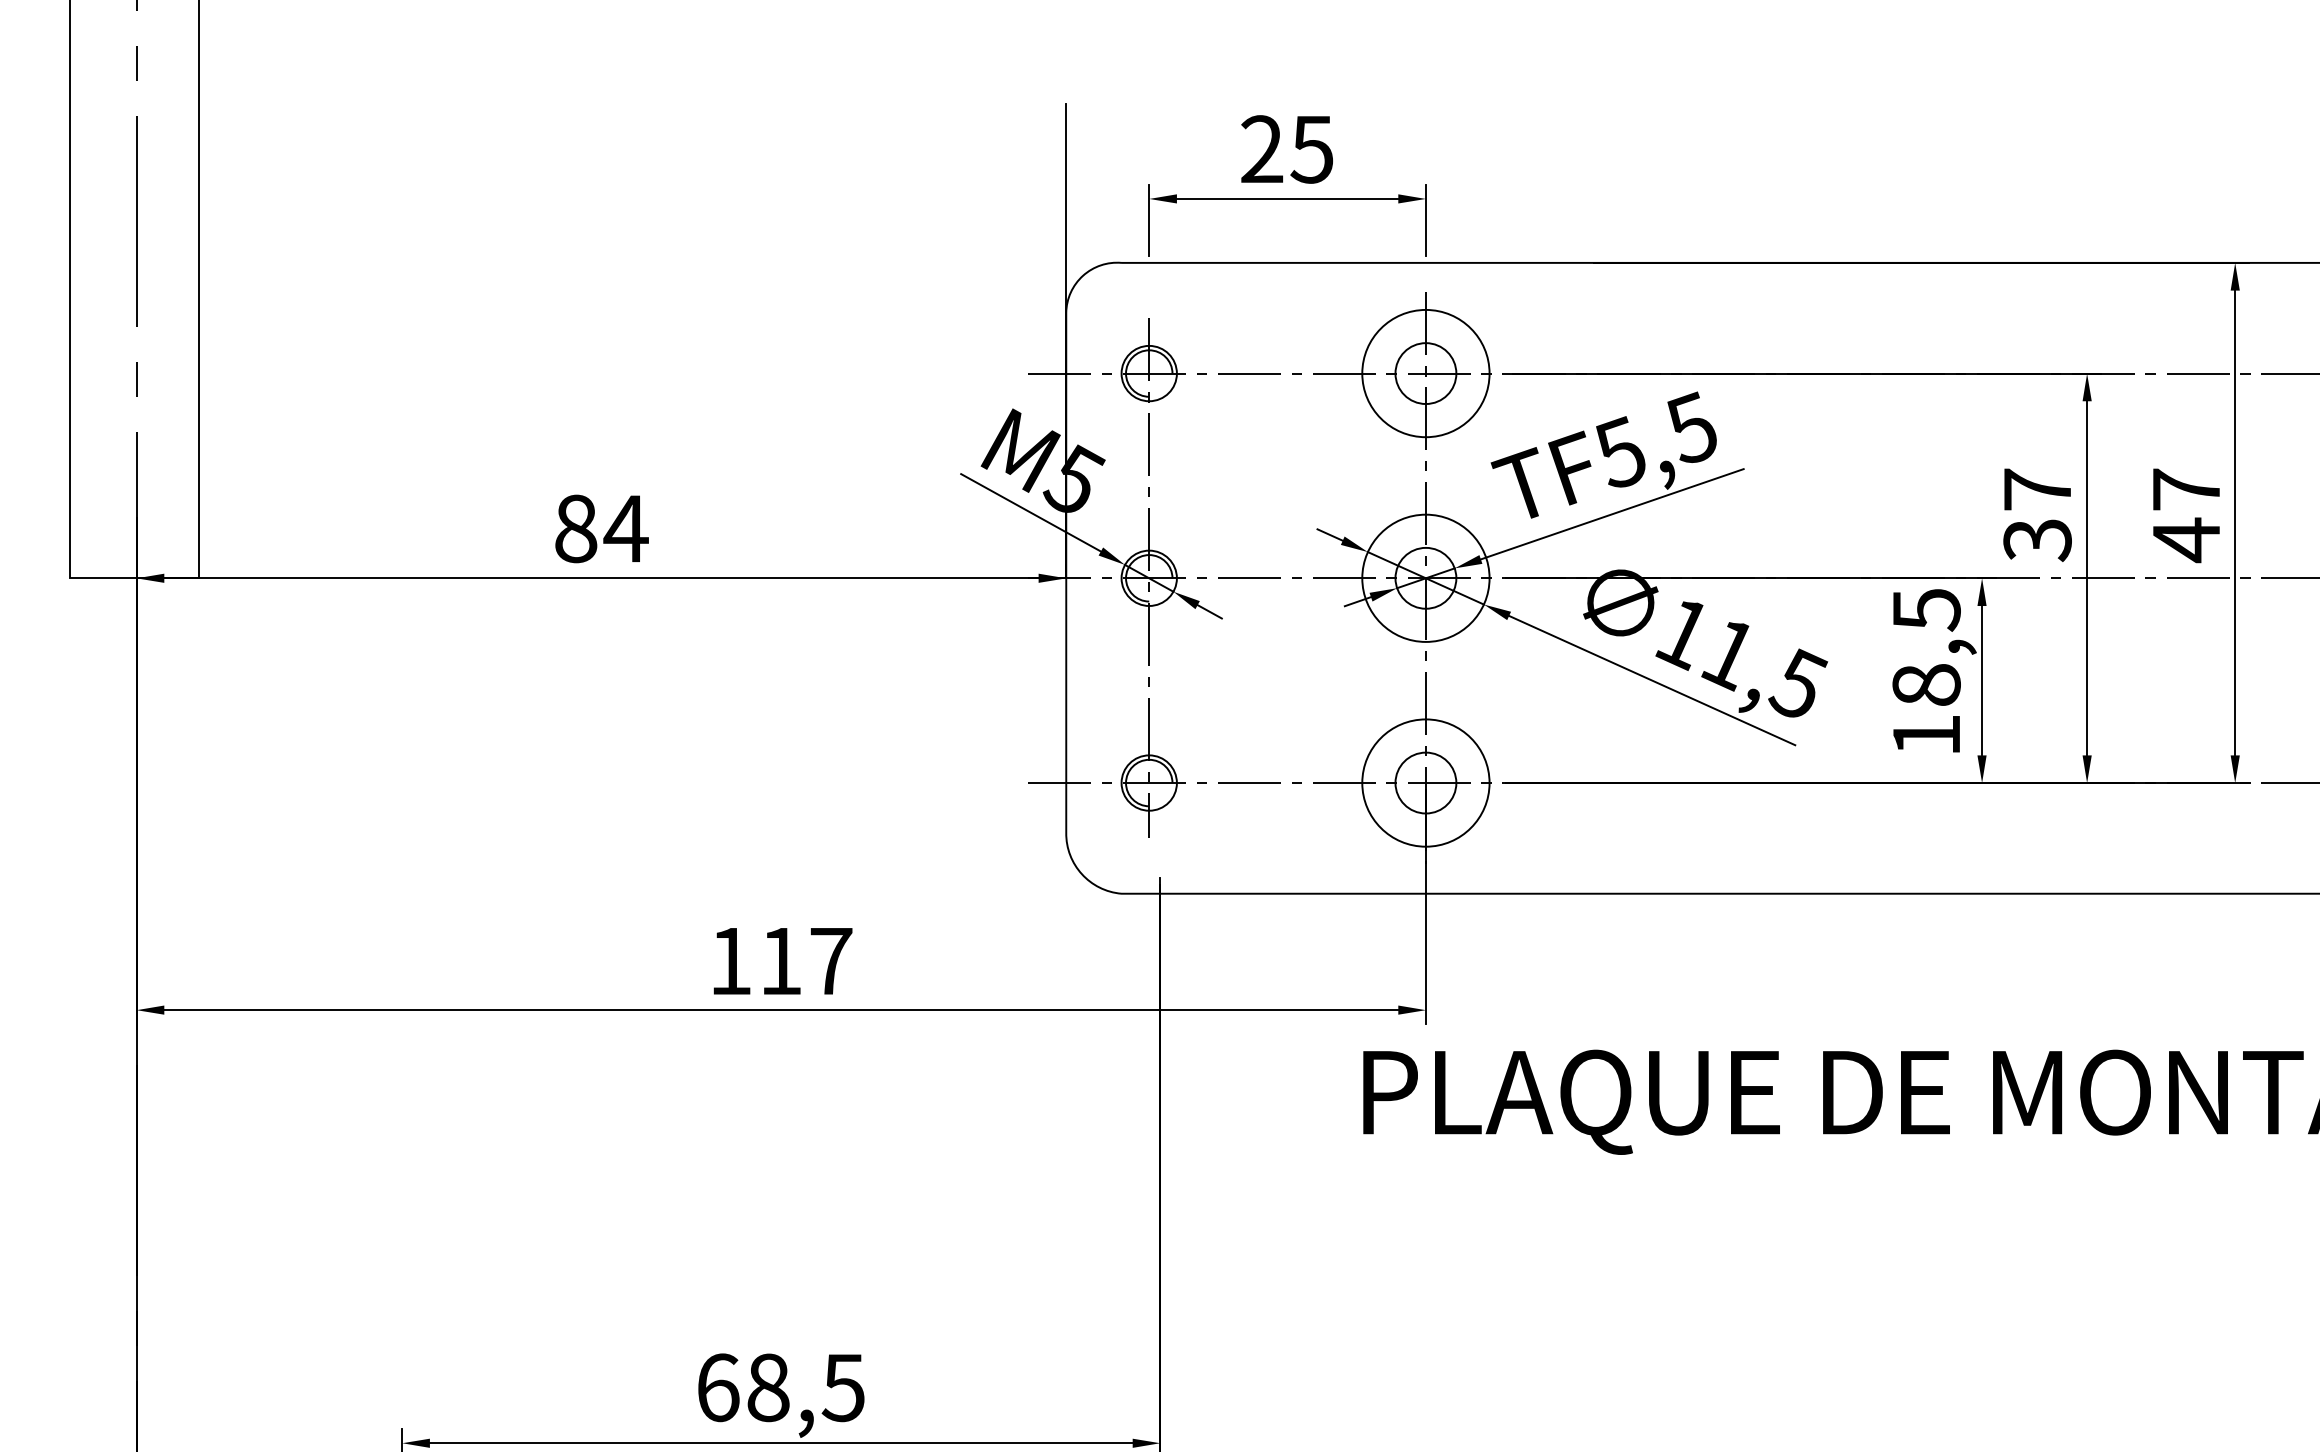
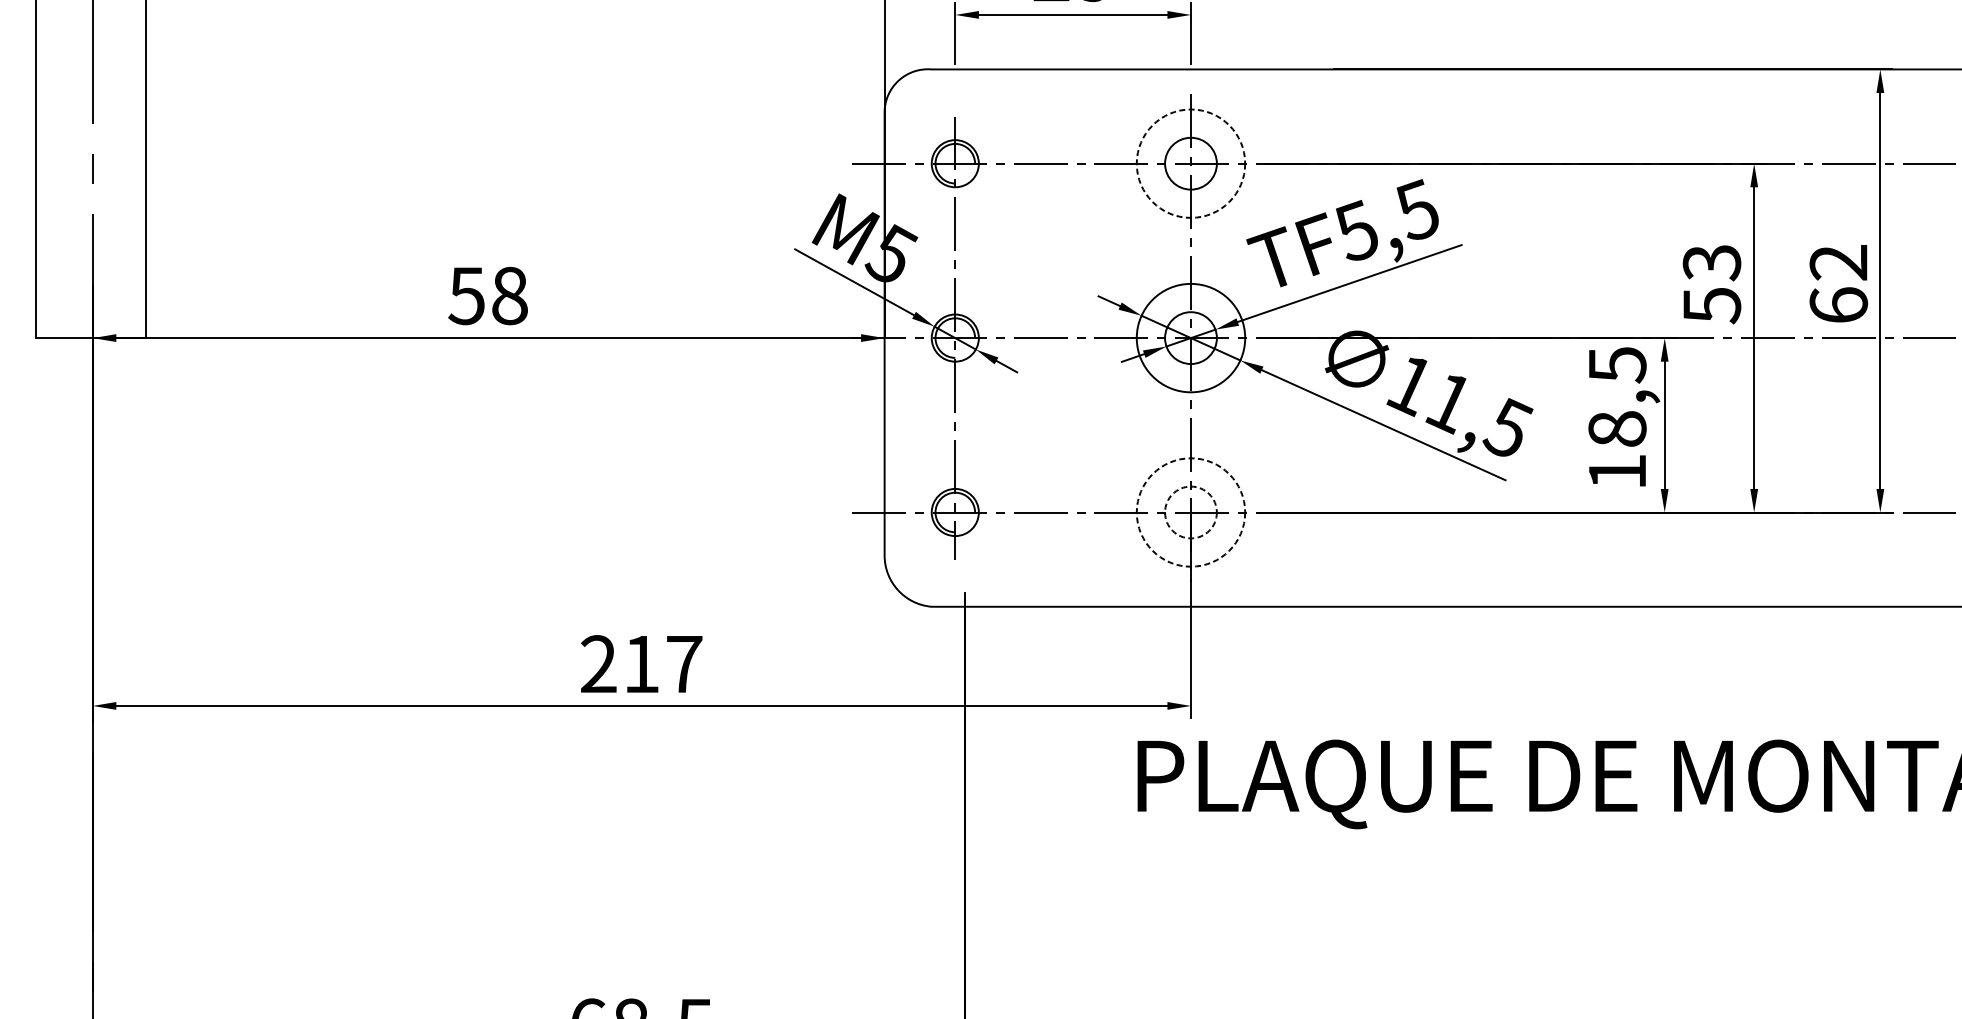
circle: (1425, 373) -> (1190, 163), solid -> dashed
text: (2037, 515) -> (1711, 284), 37 -> 53
text: (2186, 515) -> (1838, 284), 47 -> 62
text: (600, 528) -> (487, 295), 84 -> 58
circle: (1425, 782) -> (1190, 512), solid -> dashed
circle: (1425, 782) -> (1190, 512), solid -> dashed
text: (730, 960) -> (598, 663), 117 -> 217

